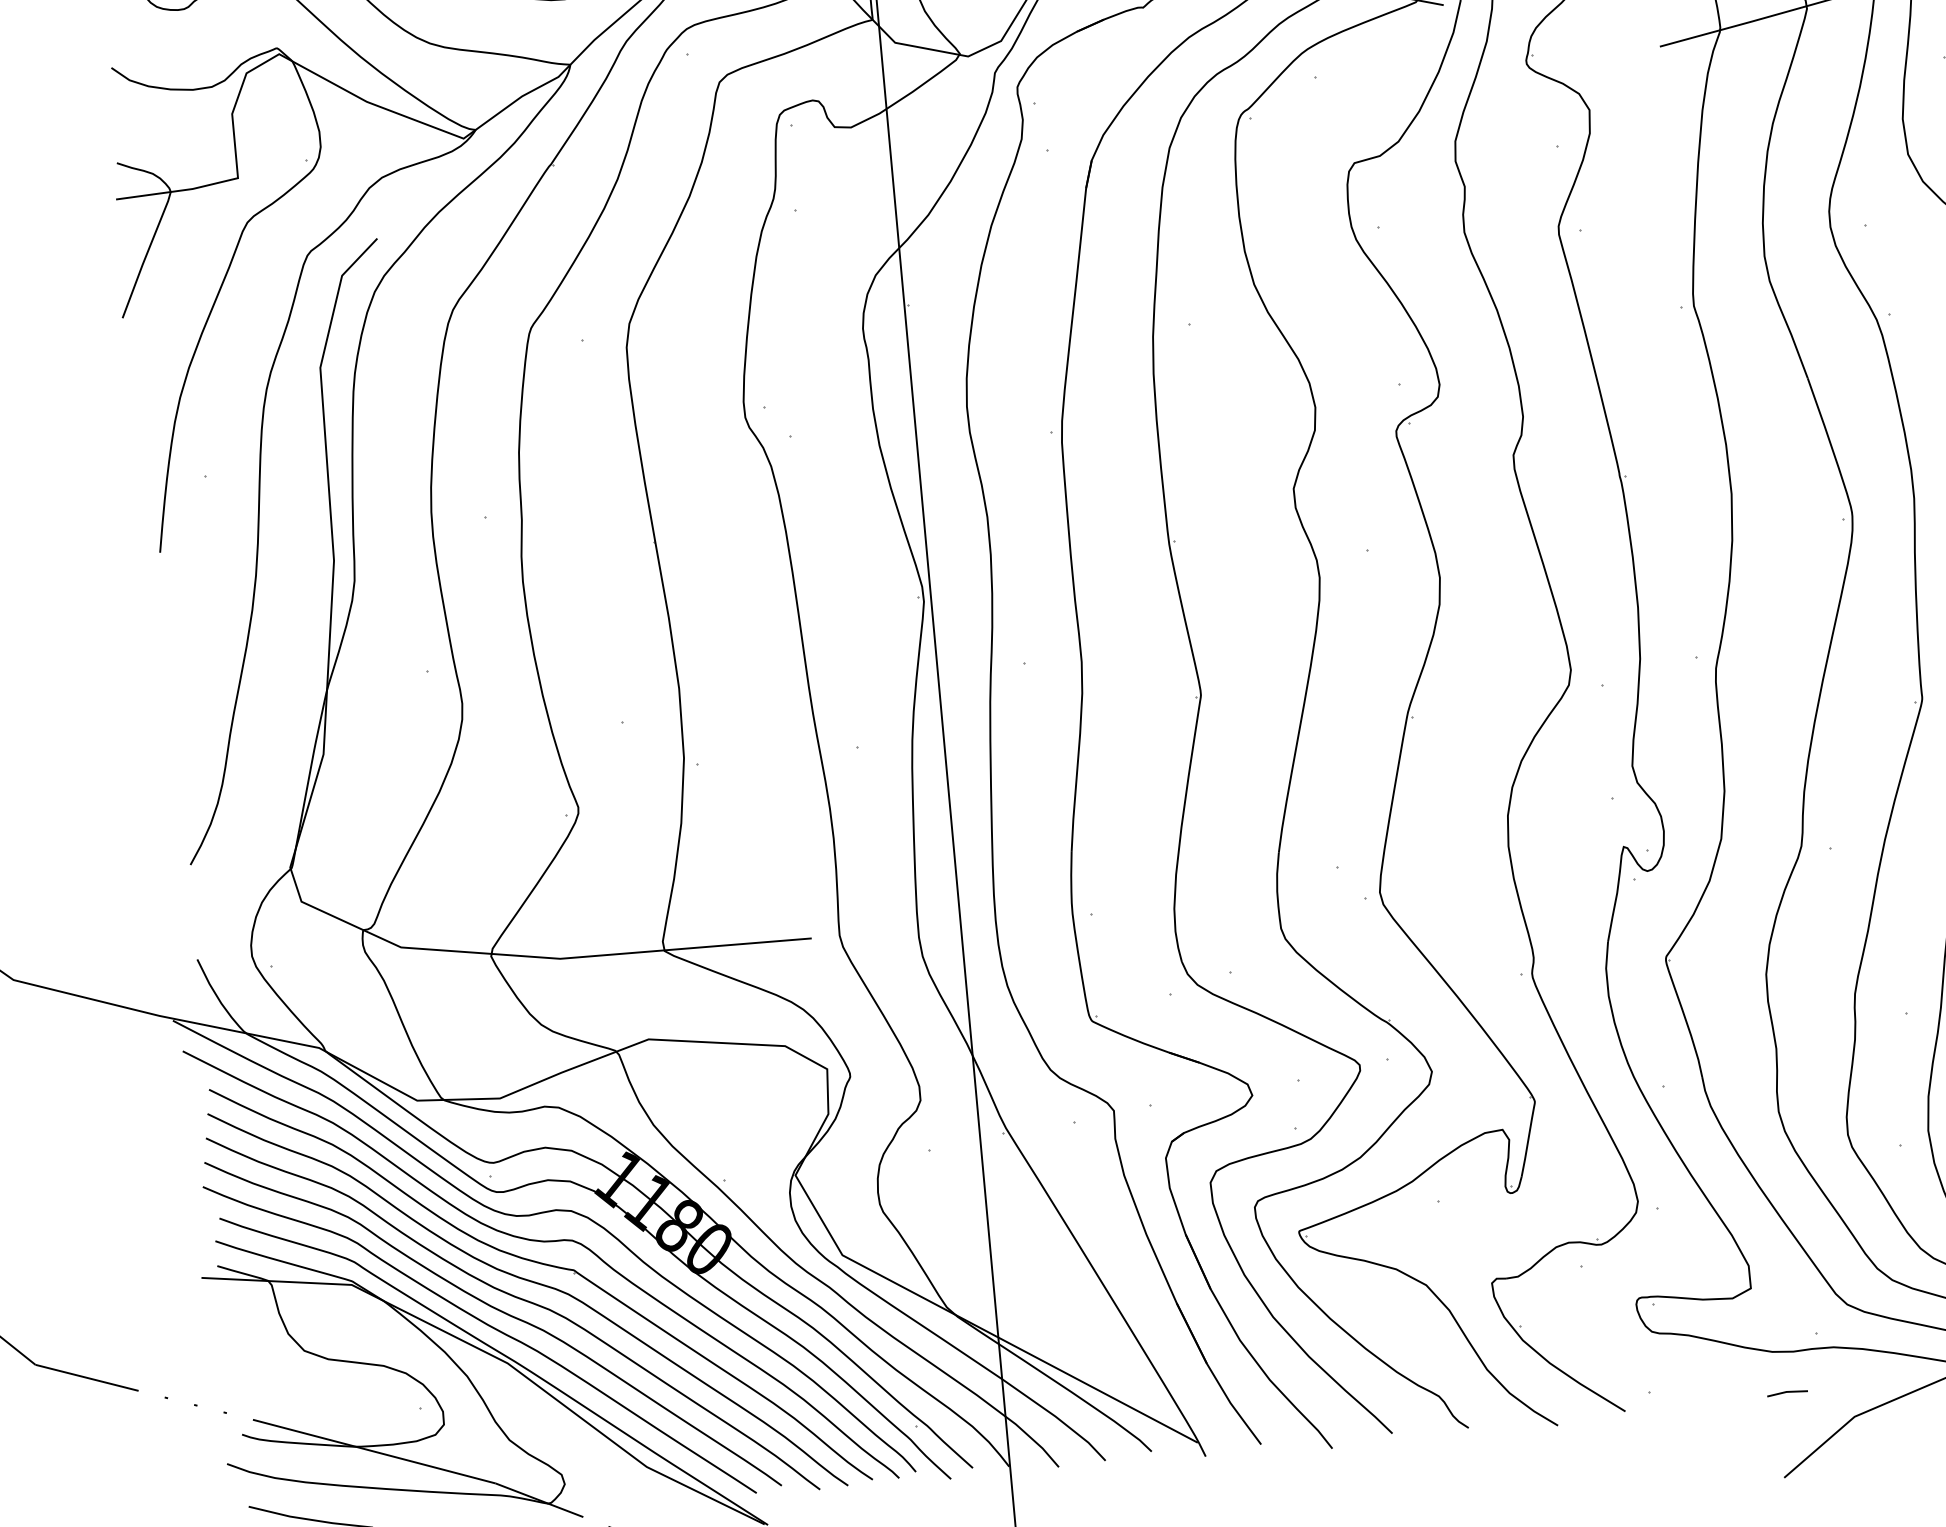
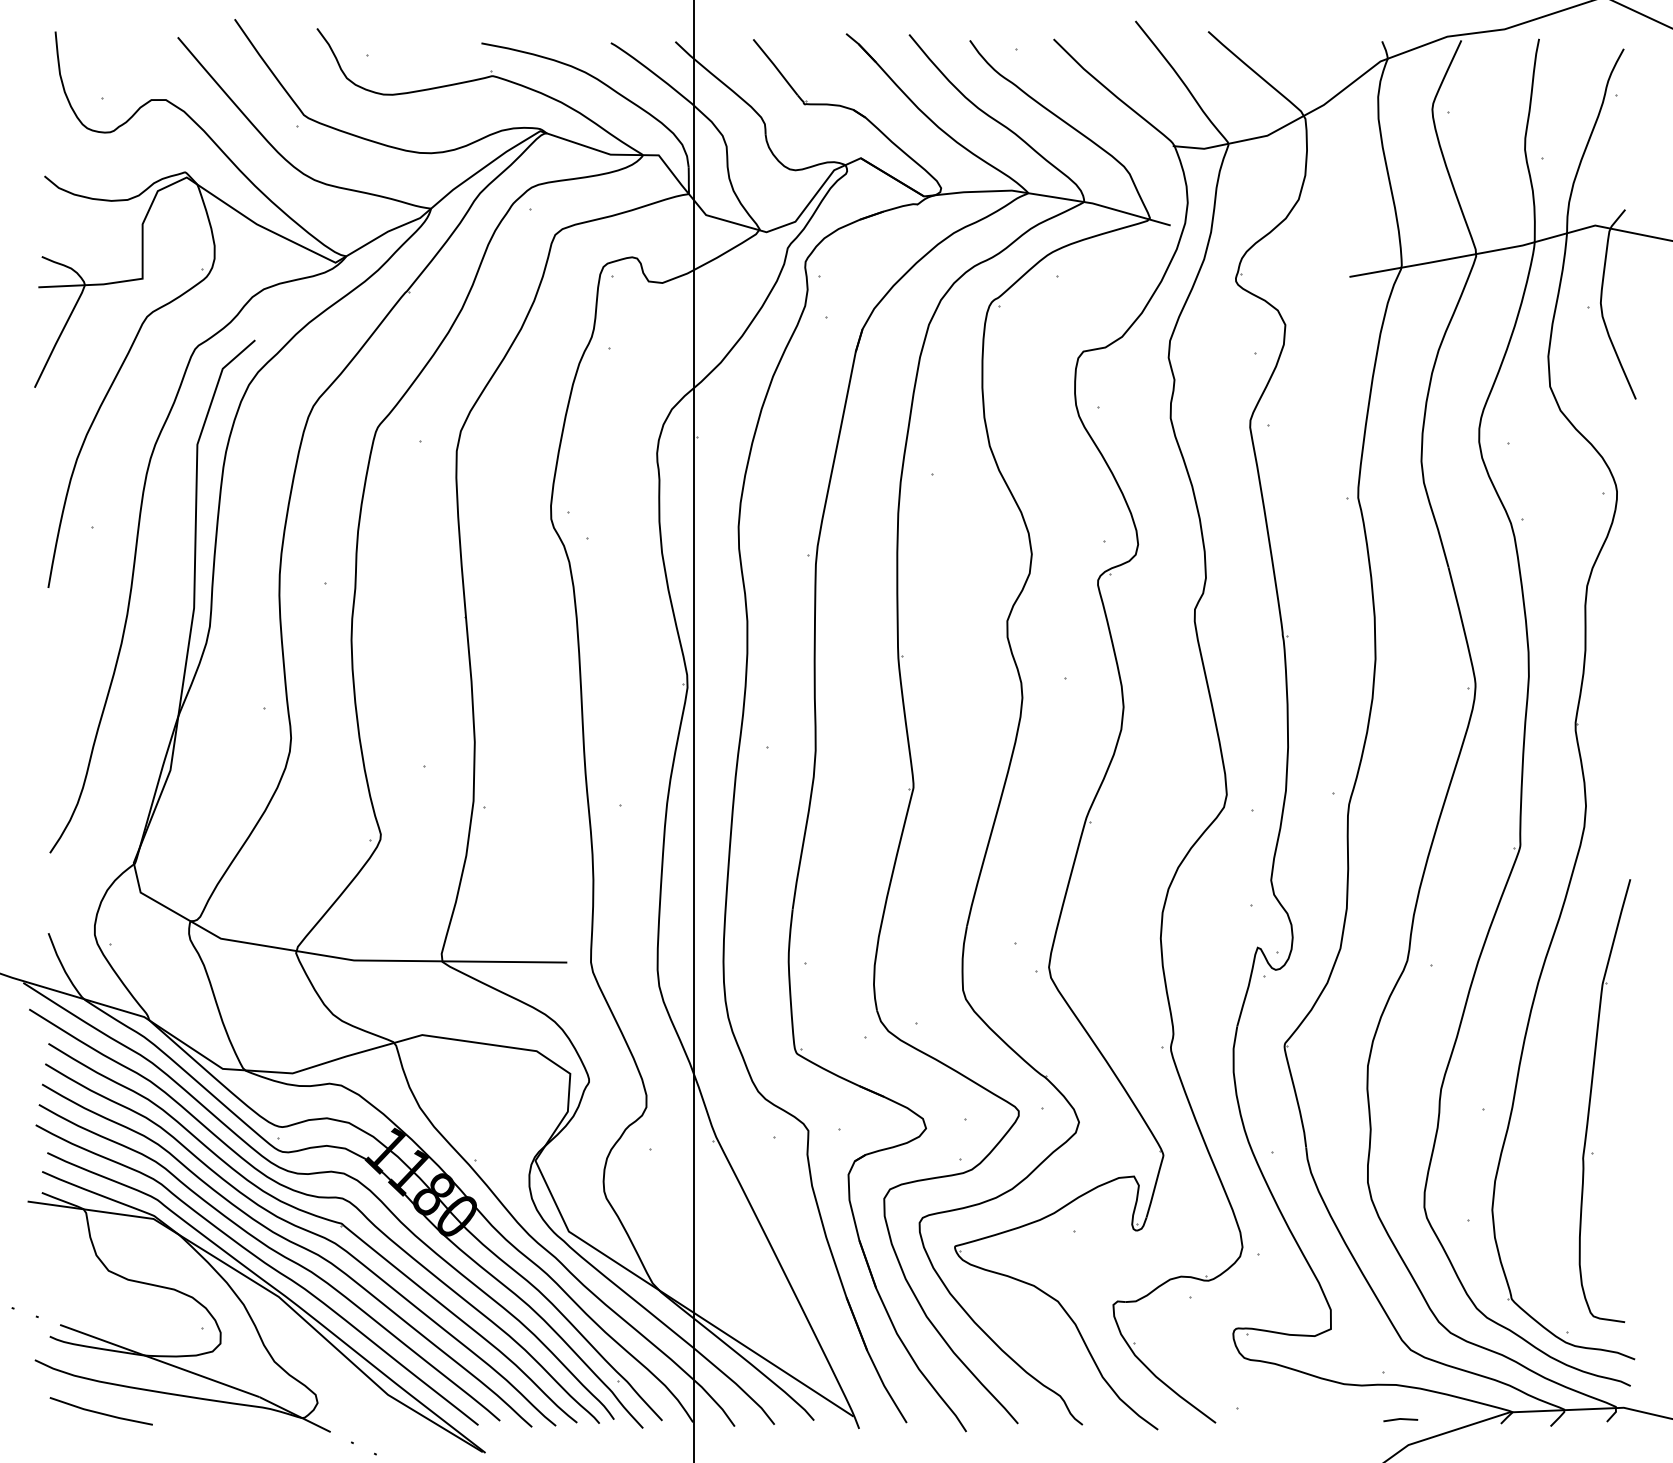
line: (1787, 1392) -> (1400, 1419), moved

